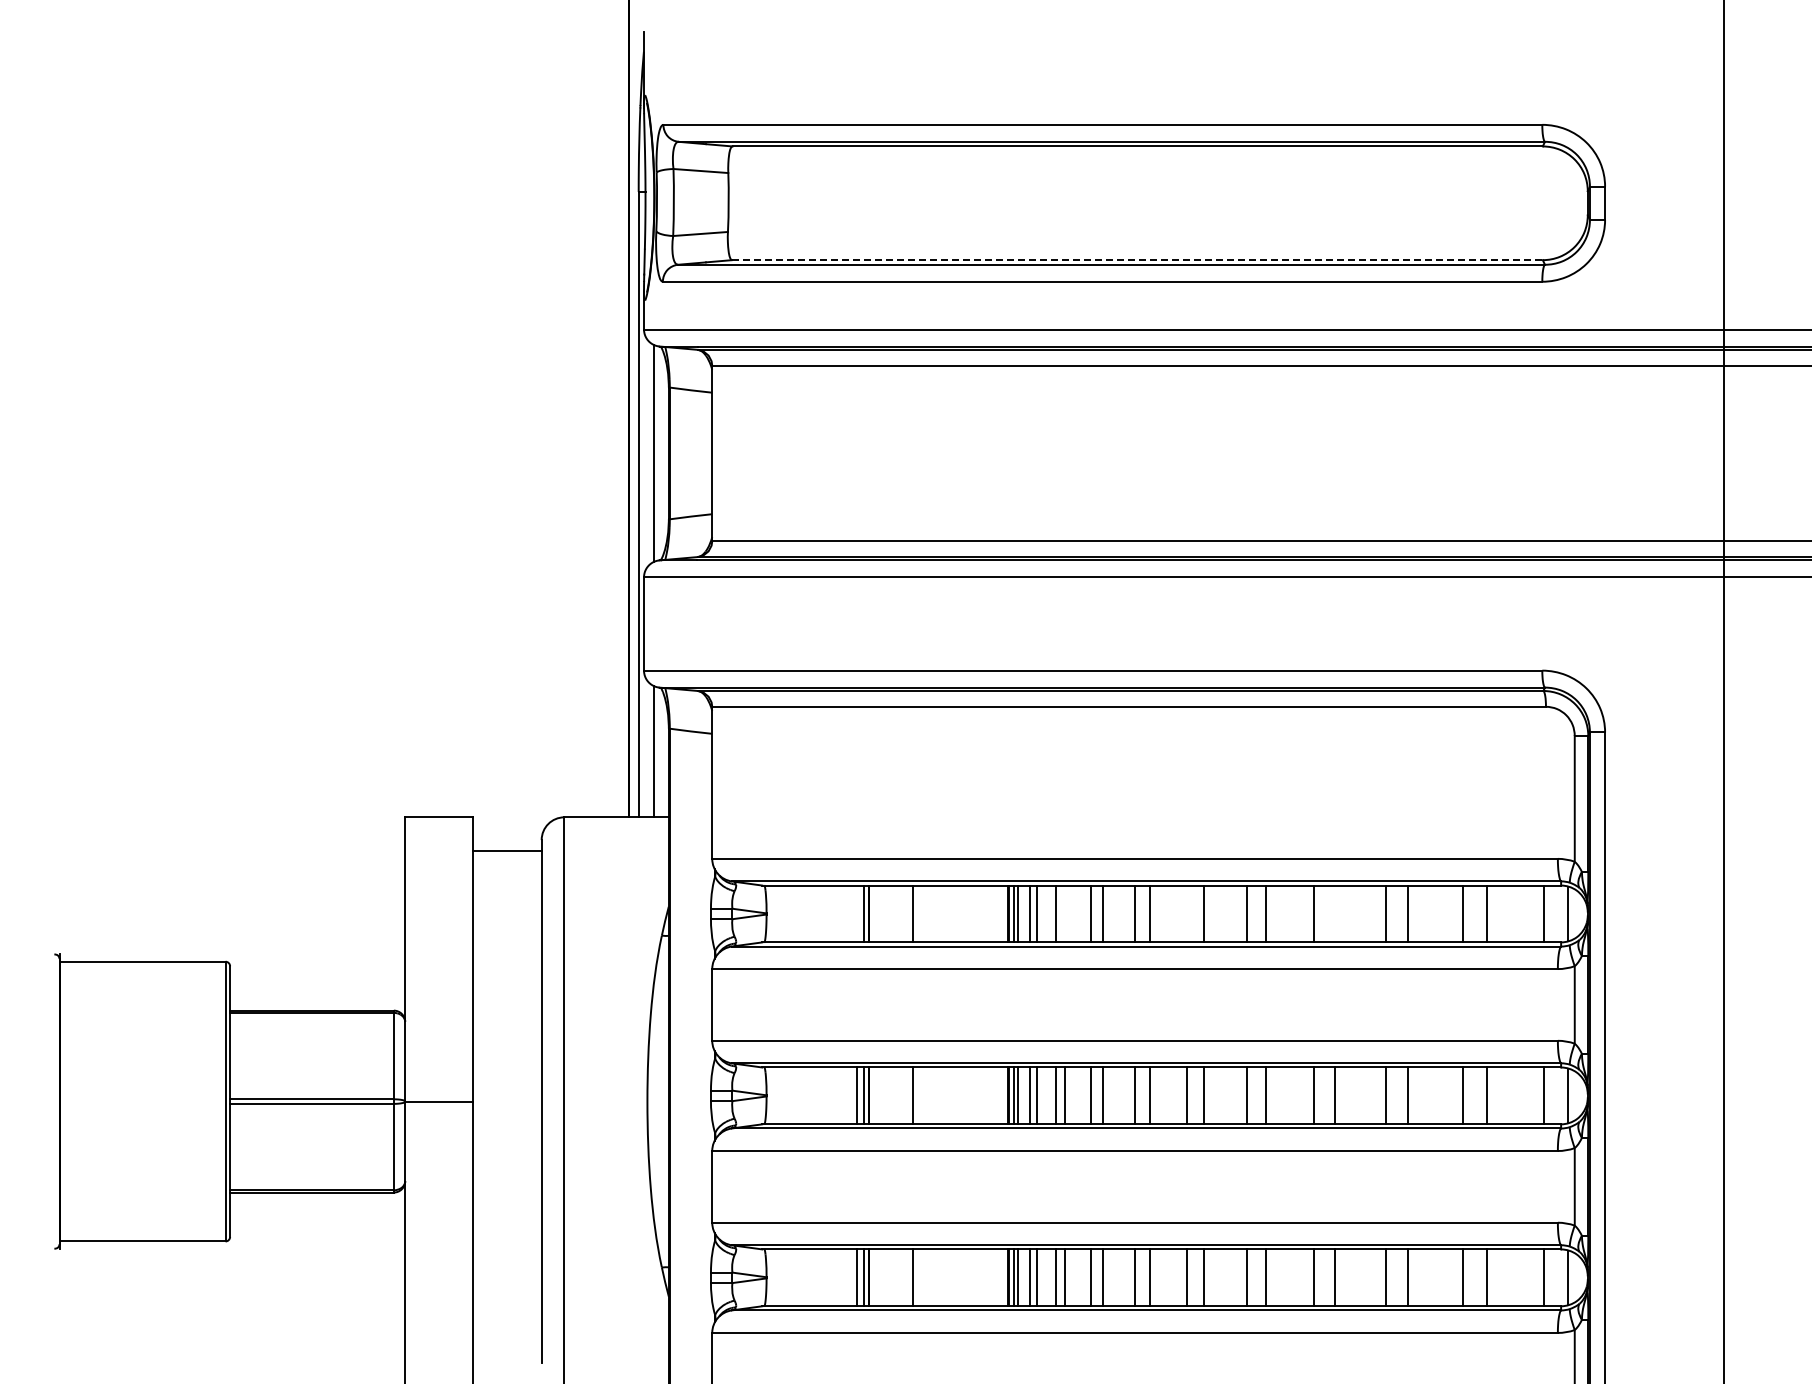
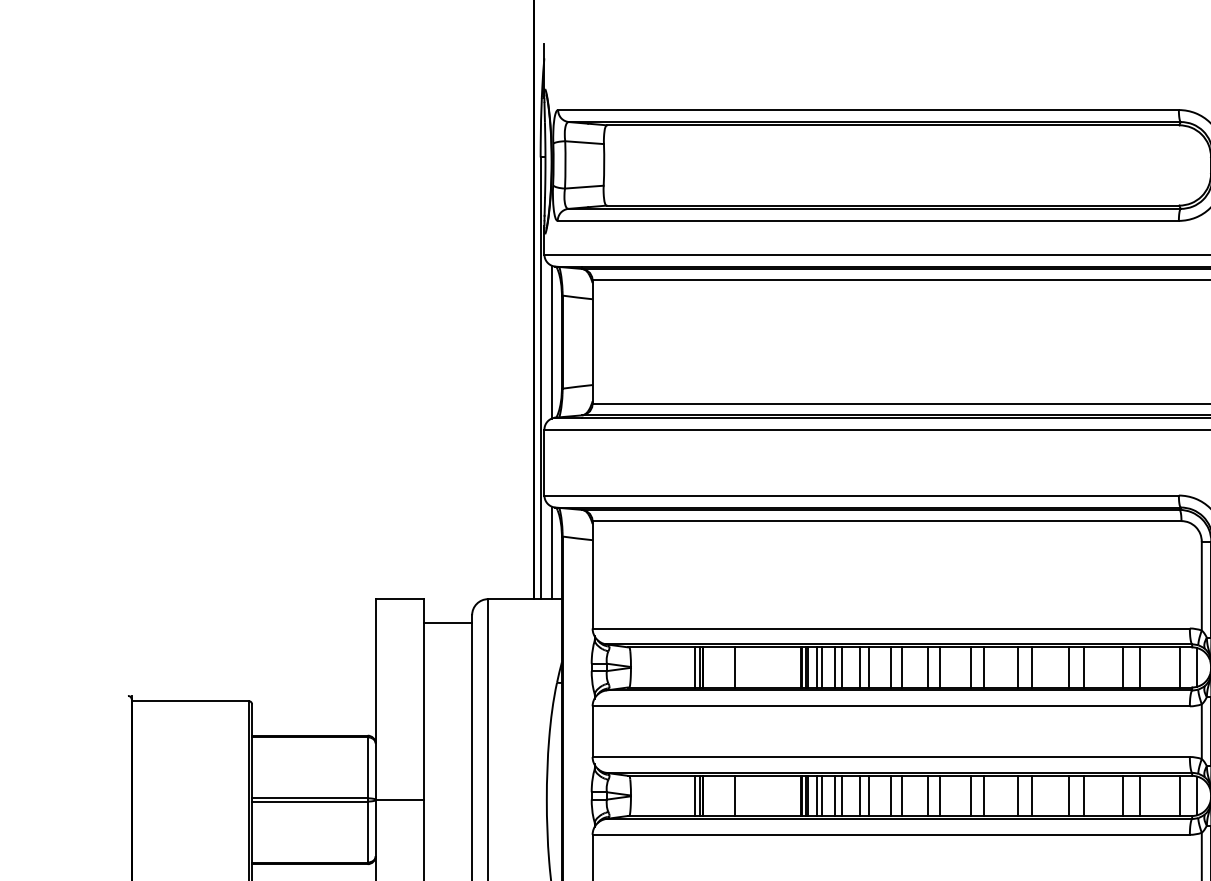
line: (1137, 260) -> (892, 205), dashed -> solid
line: (857, 913) -> (695, 667), added
line: (1065, 913) -> (842, 667), added
line: (1187, 913) -> (928, 667), added
line: (1334, 913) -> (1032, 667), added

